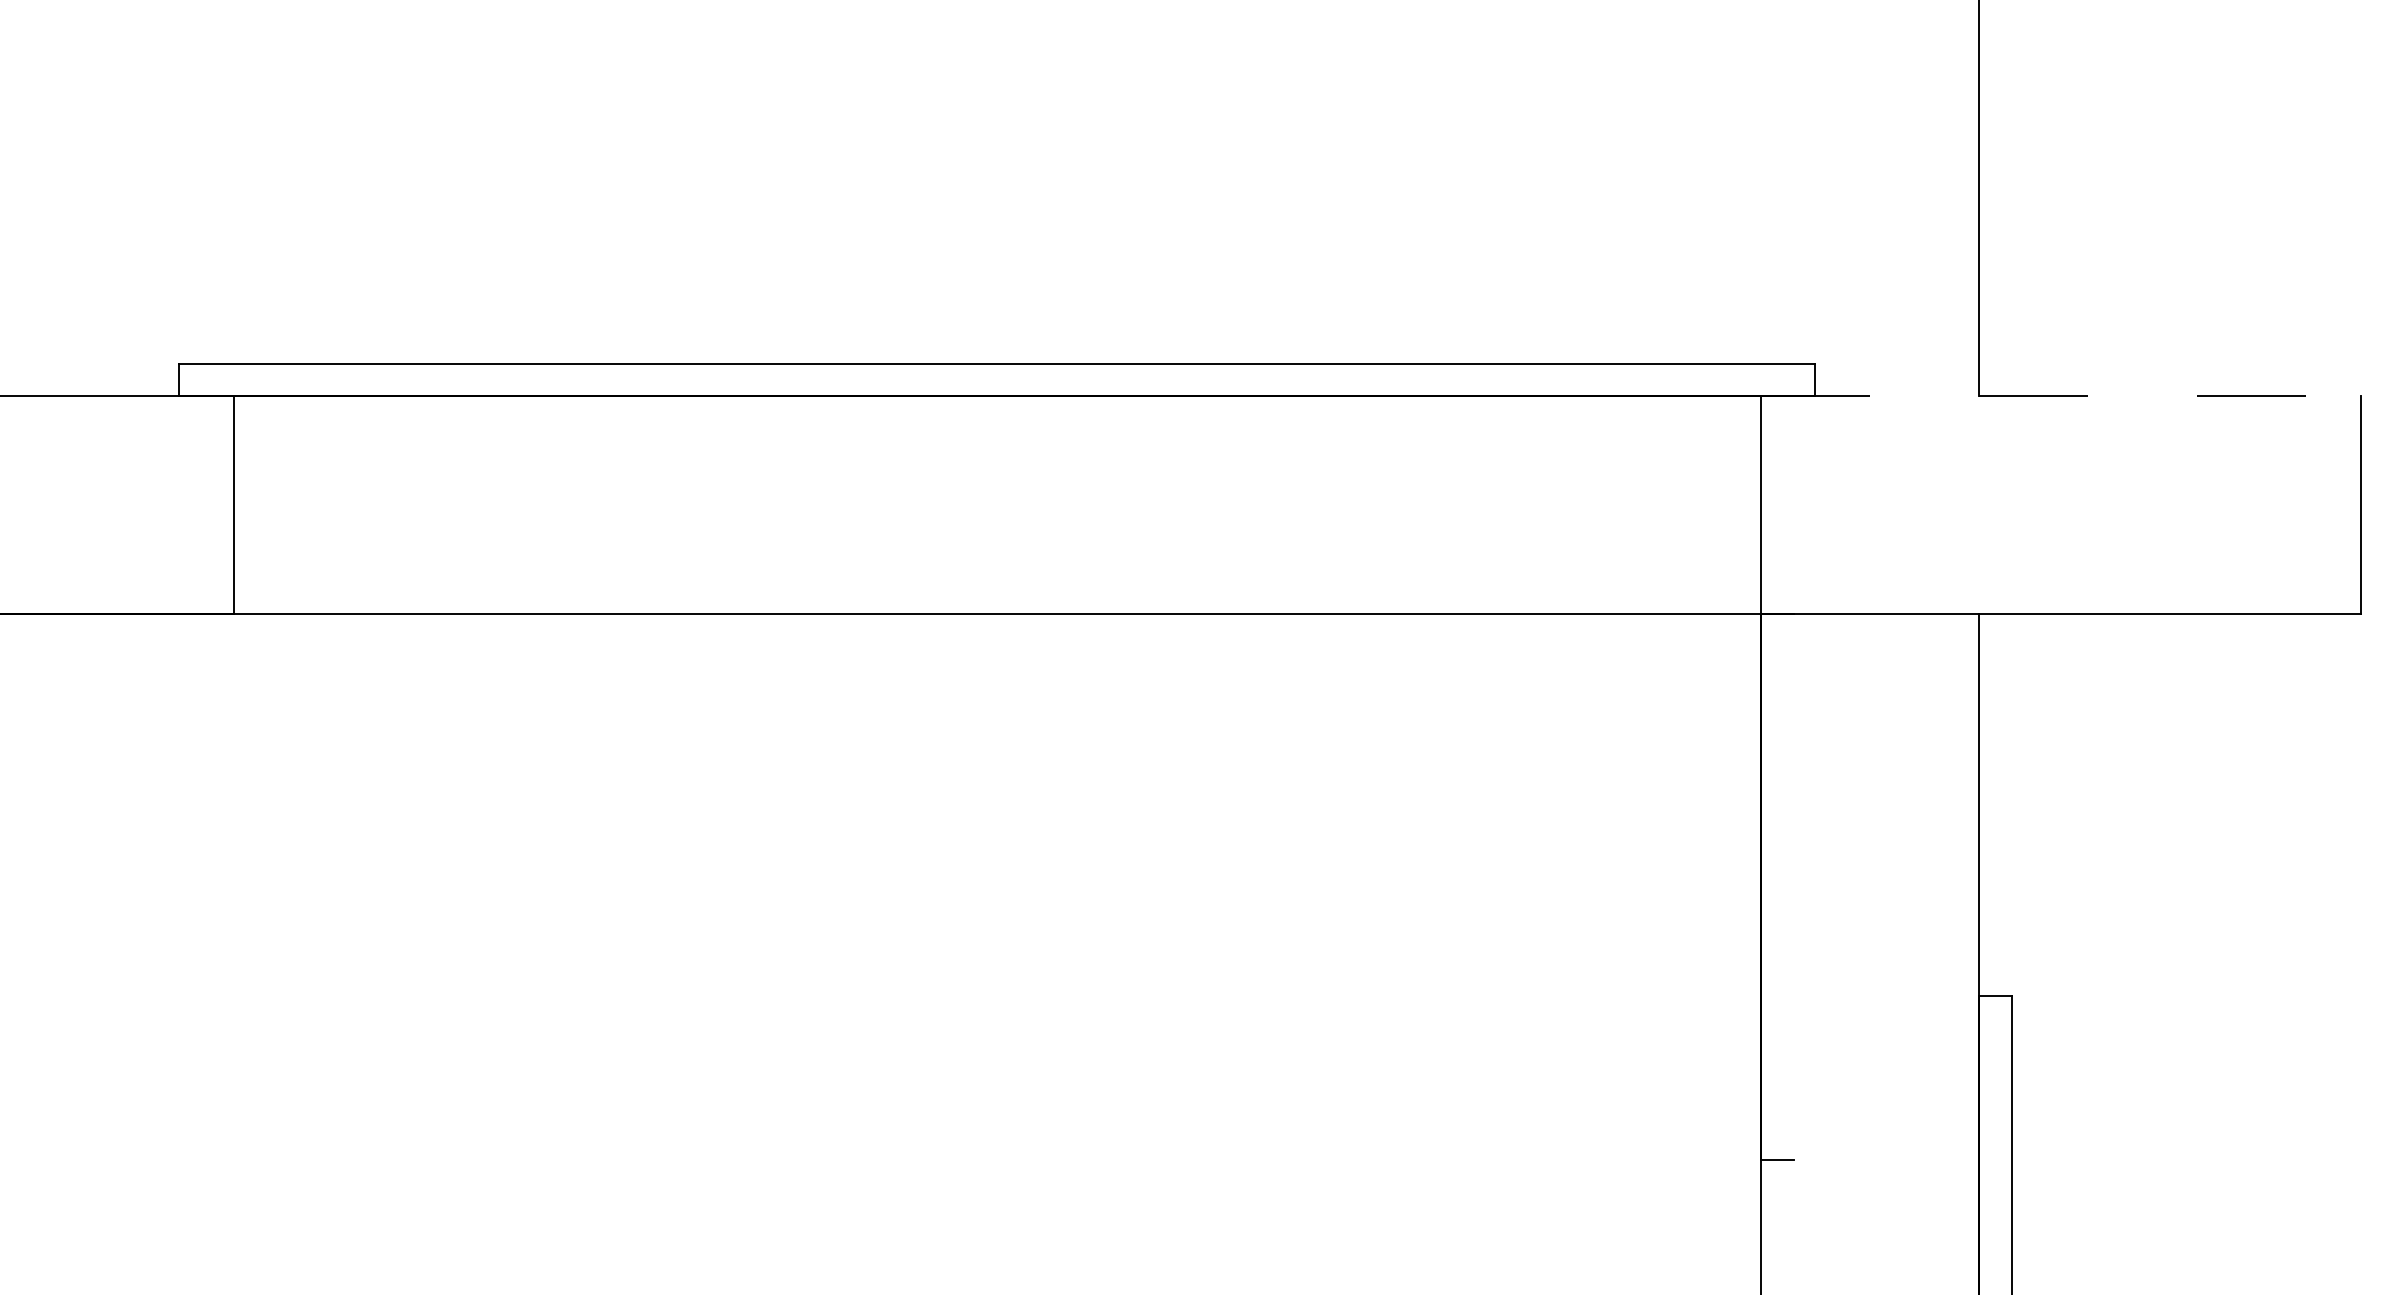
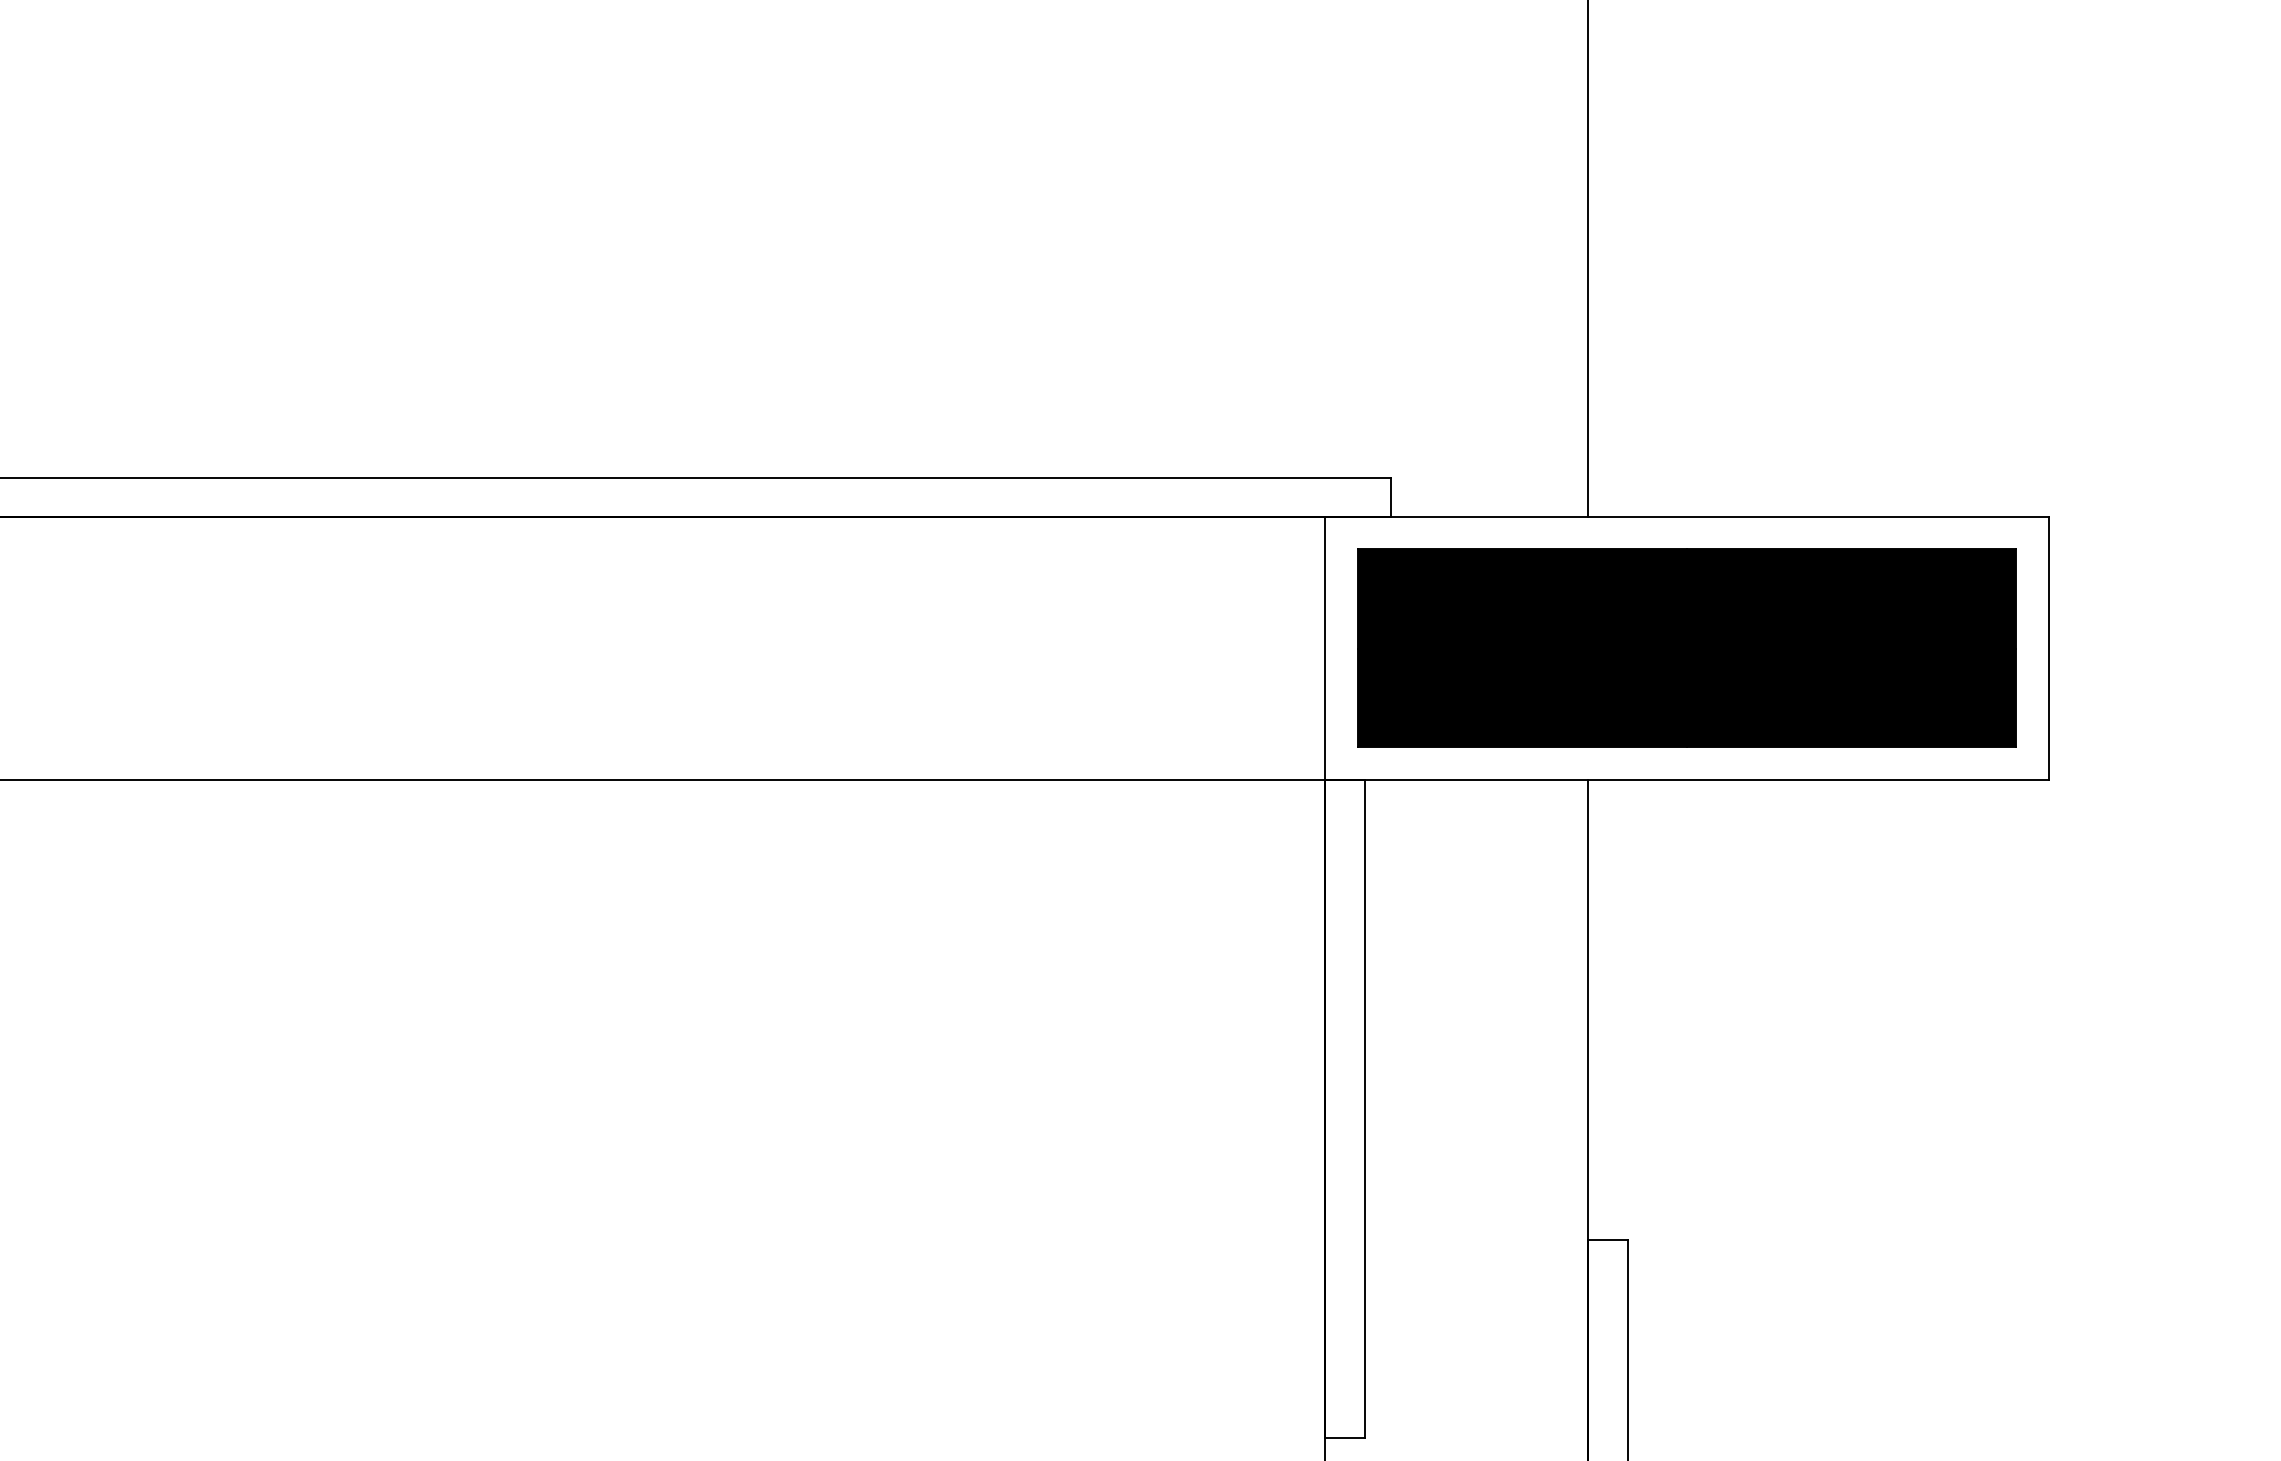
line: (2060, 396) -> (1686, 517), dashed -> solid
part: (2060, 504) -> (1686, 647), added
line: (1793, 886) -> (1364, 1108), added

